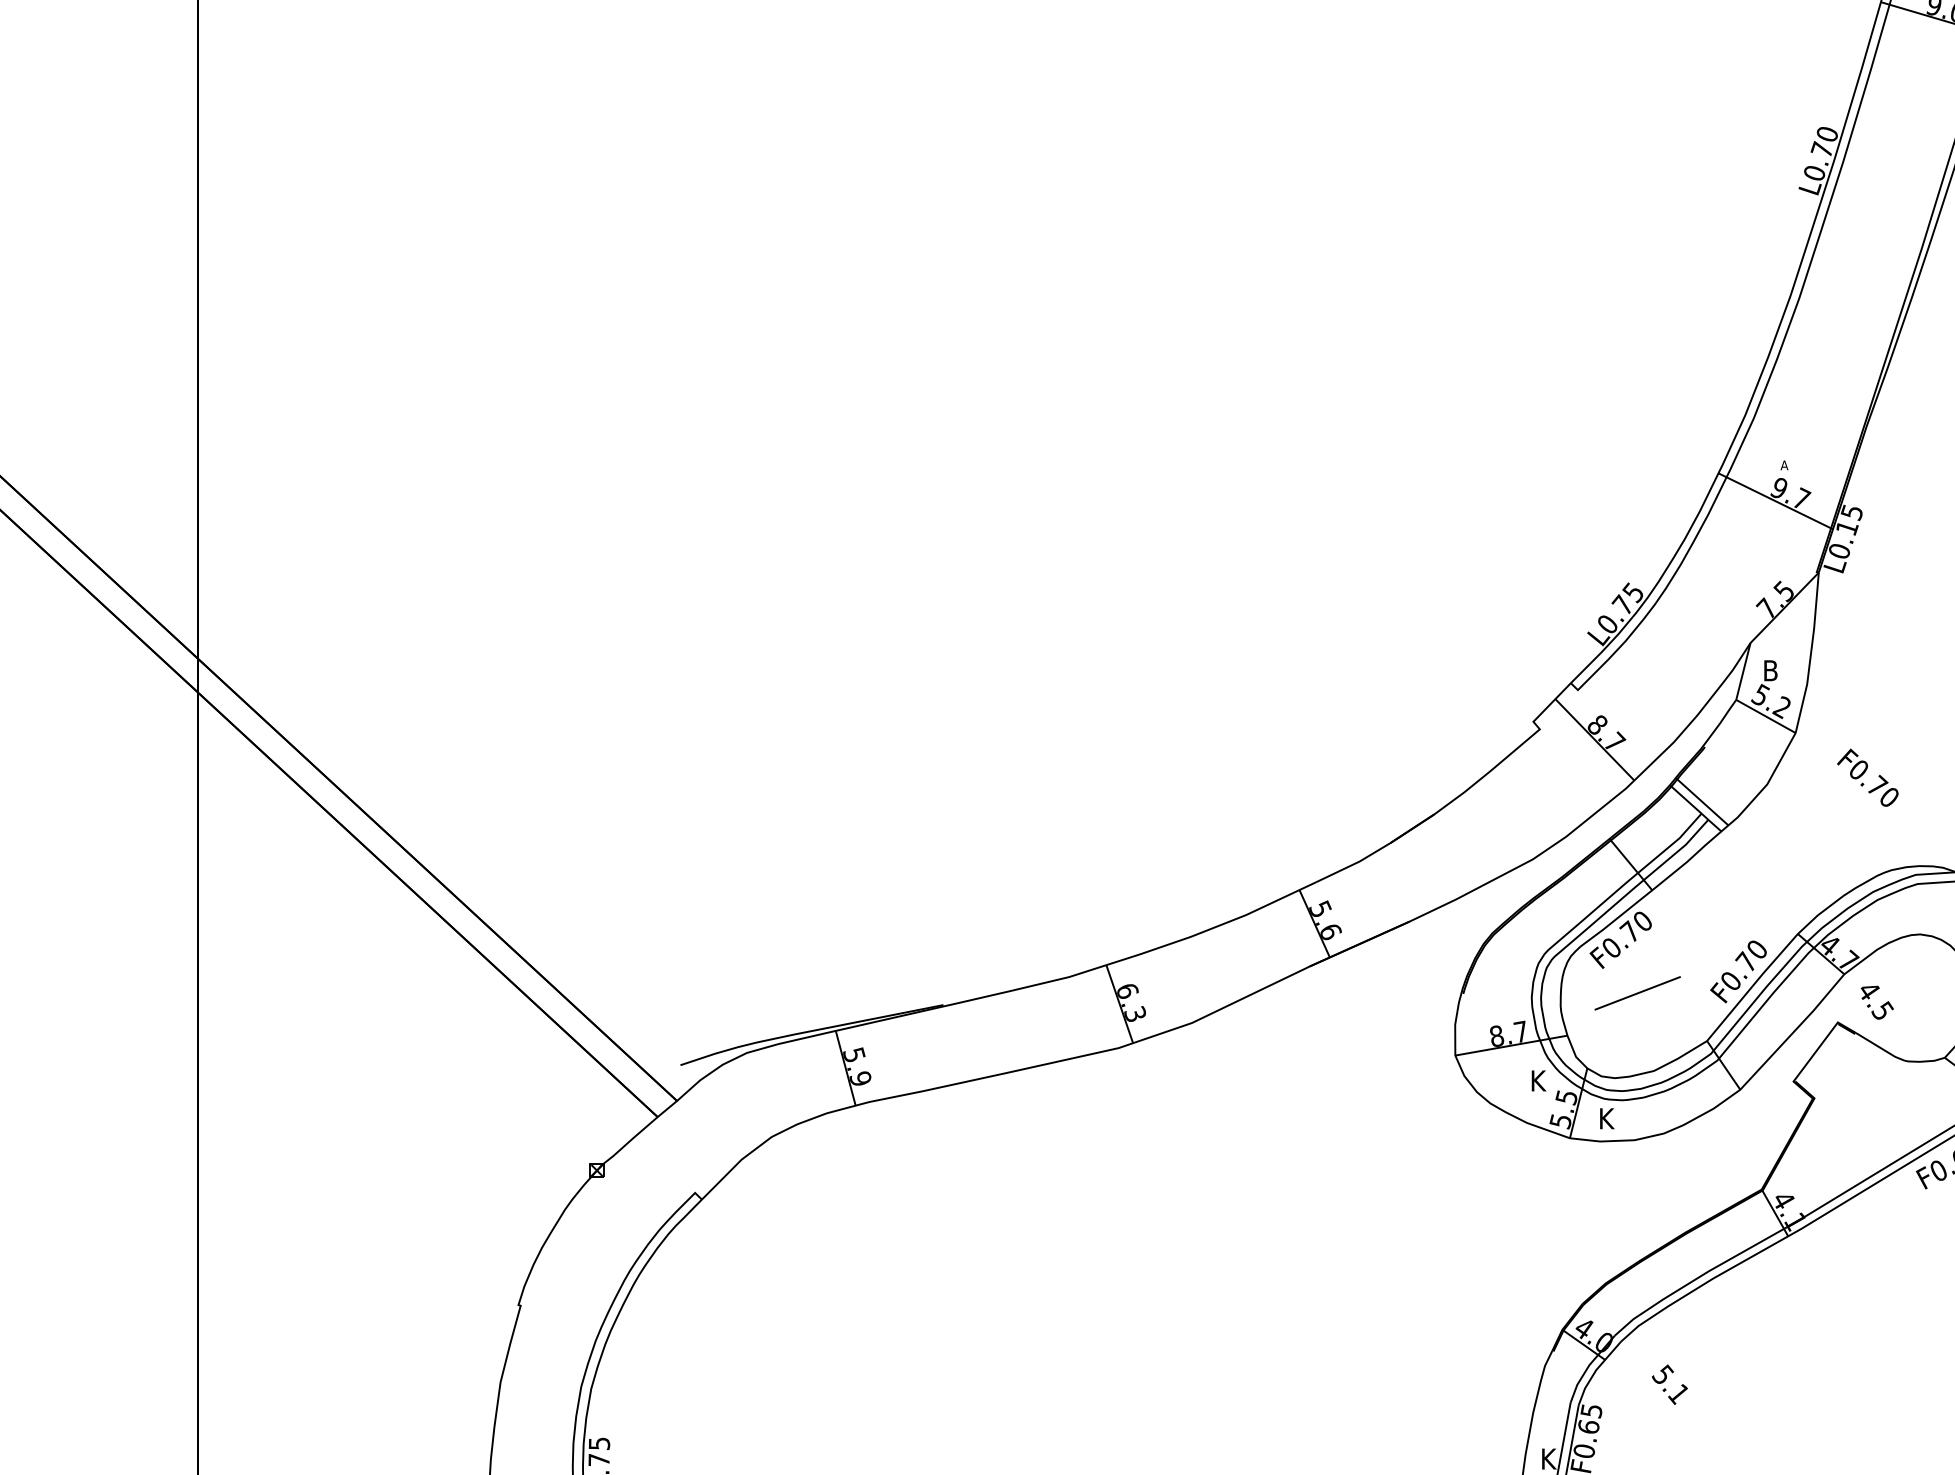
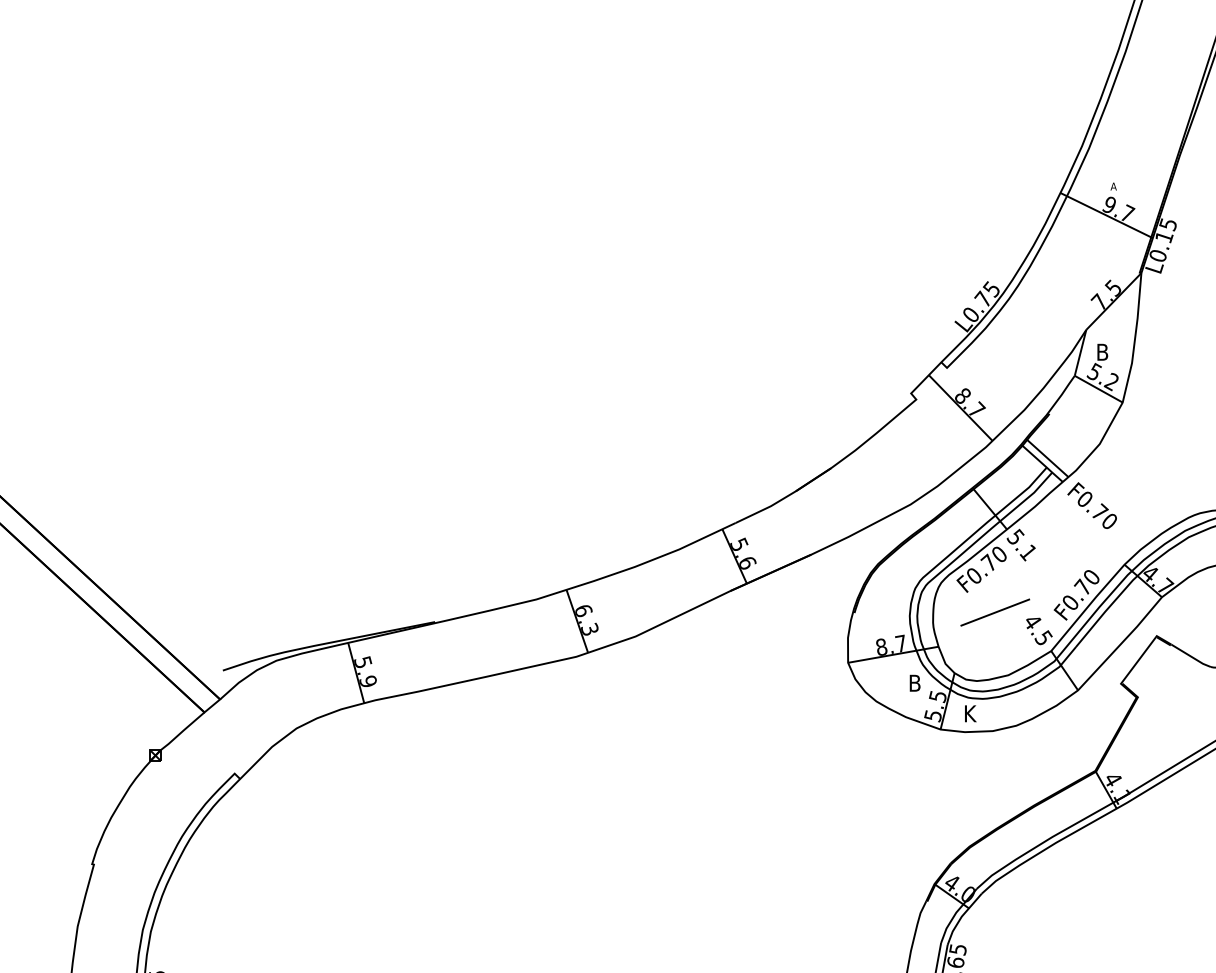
text: (1867, 777) -> (1091, 505), moved
text: (1876, 1002) -> (1038, 631), moved
text: (1540, 1080) -> (916, 682), K -> B
text: (1669, 1384) -> (1020, 544), moved

